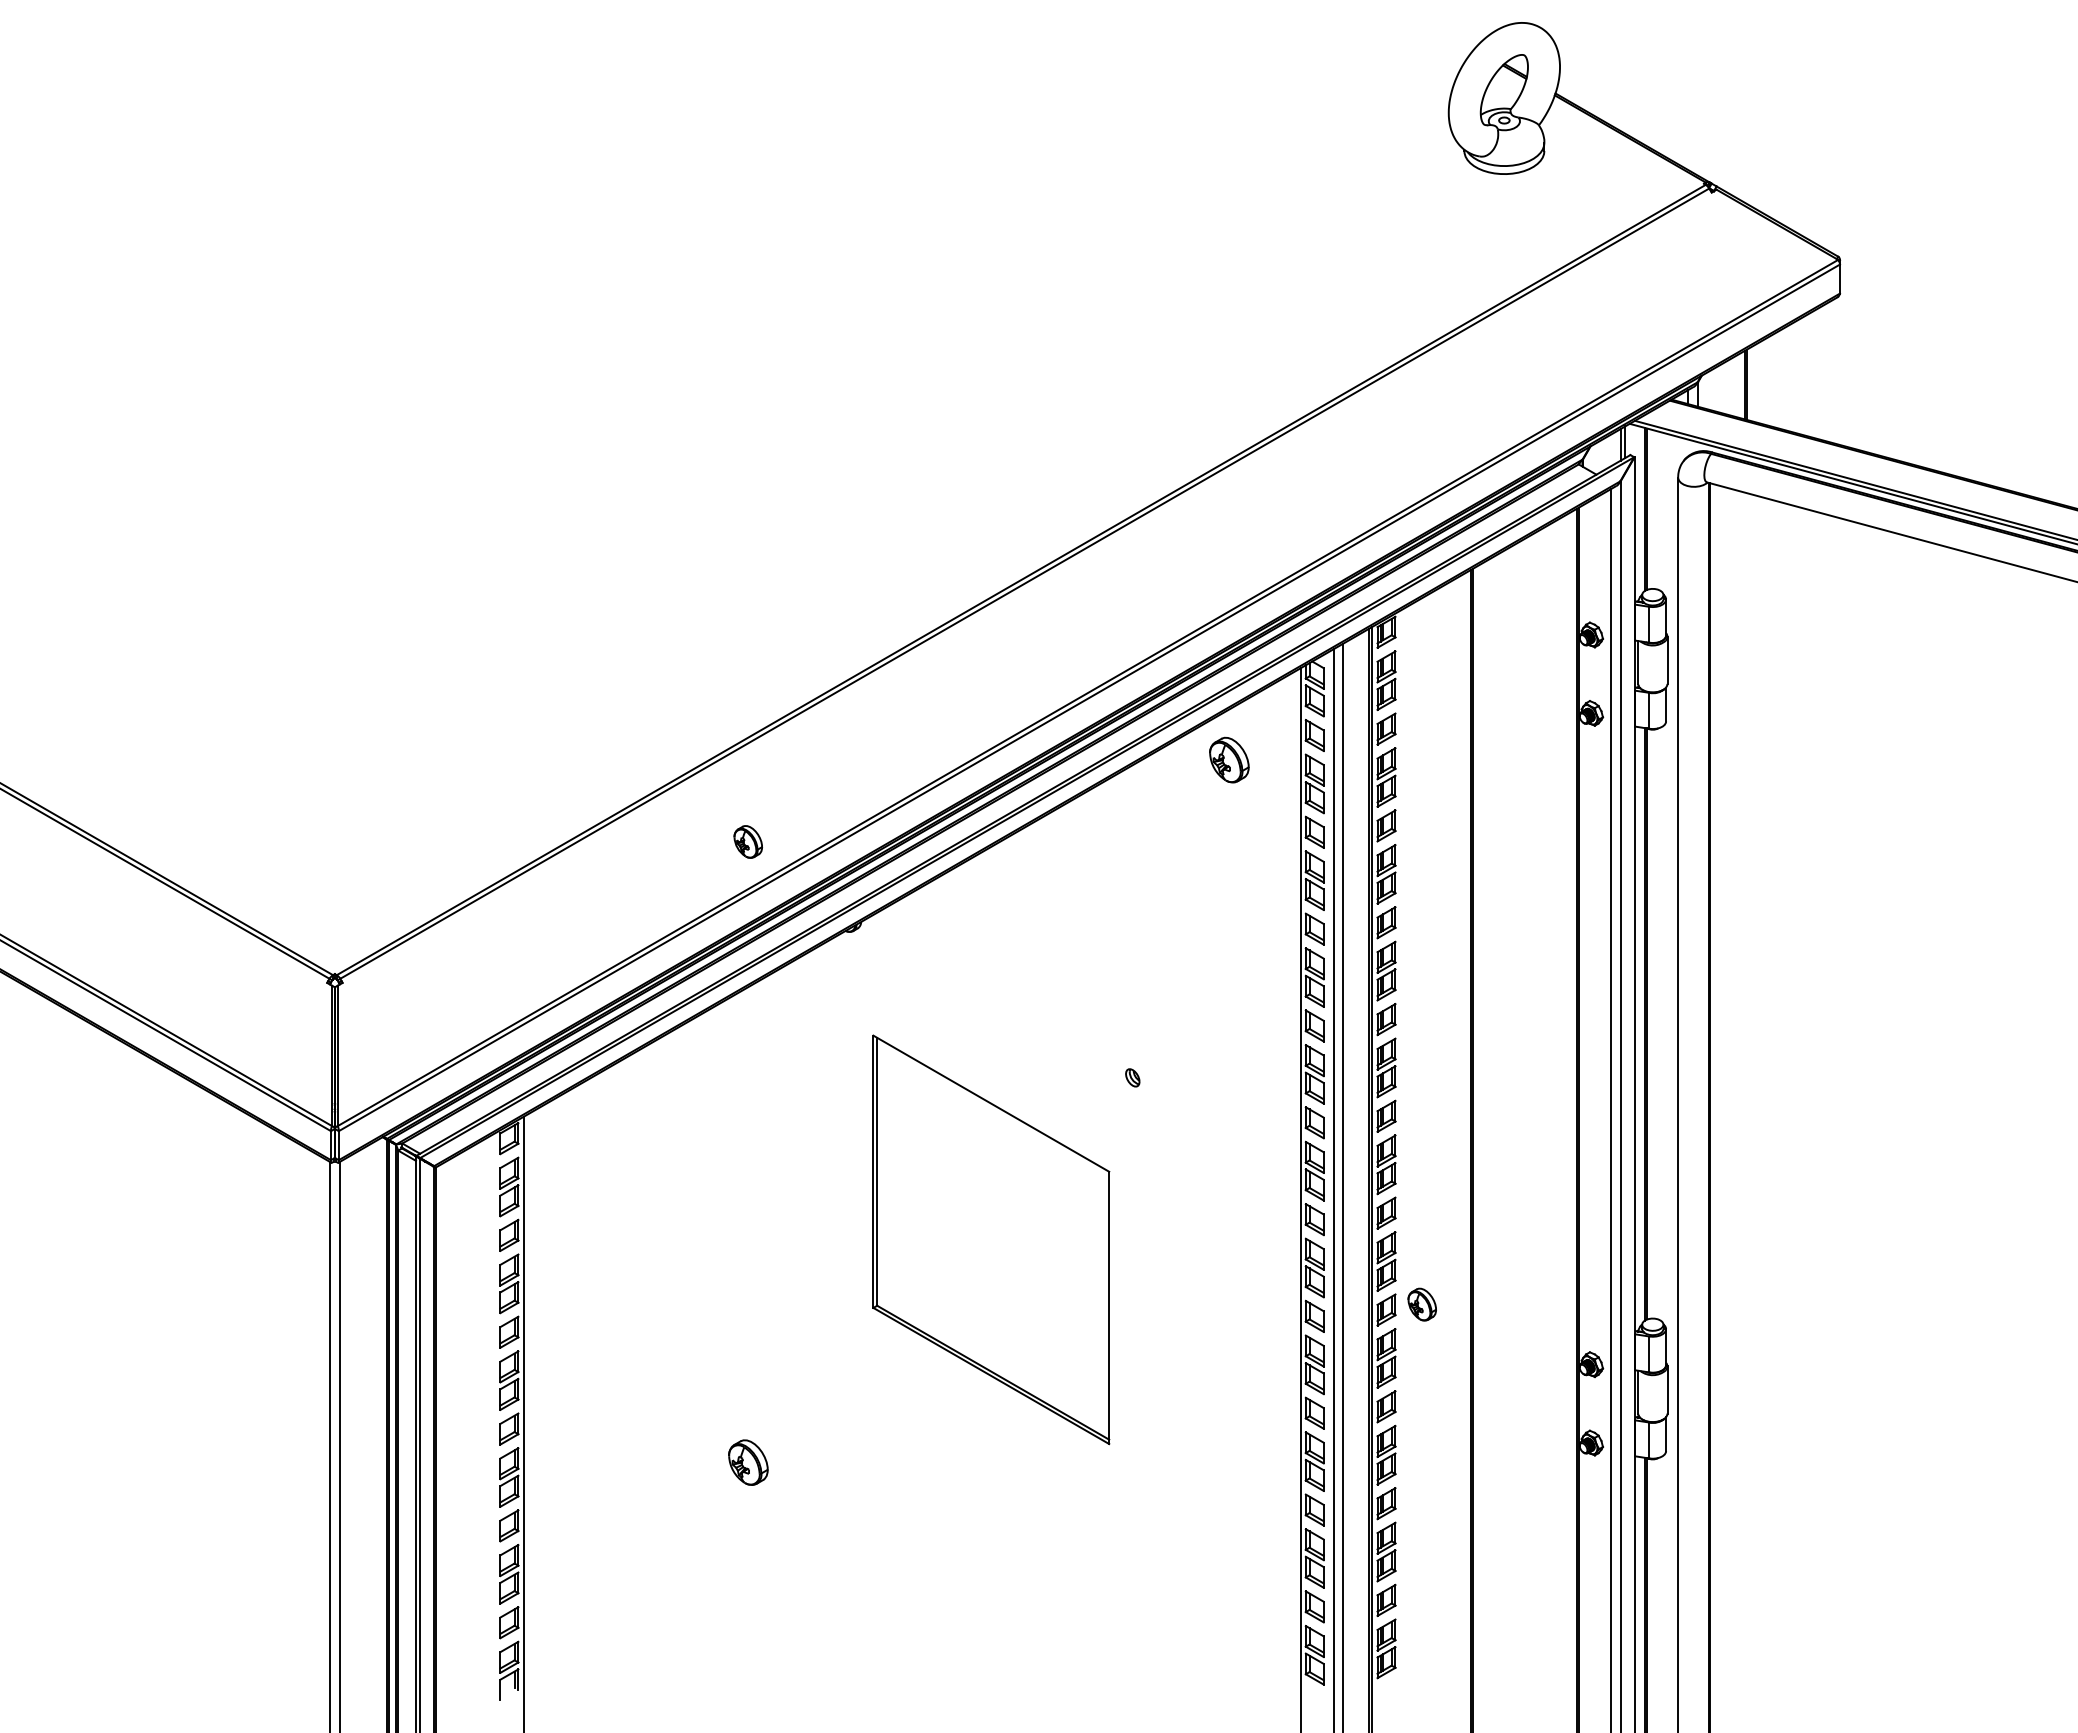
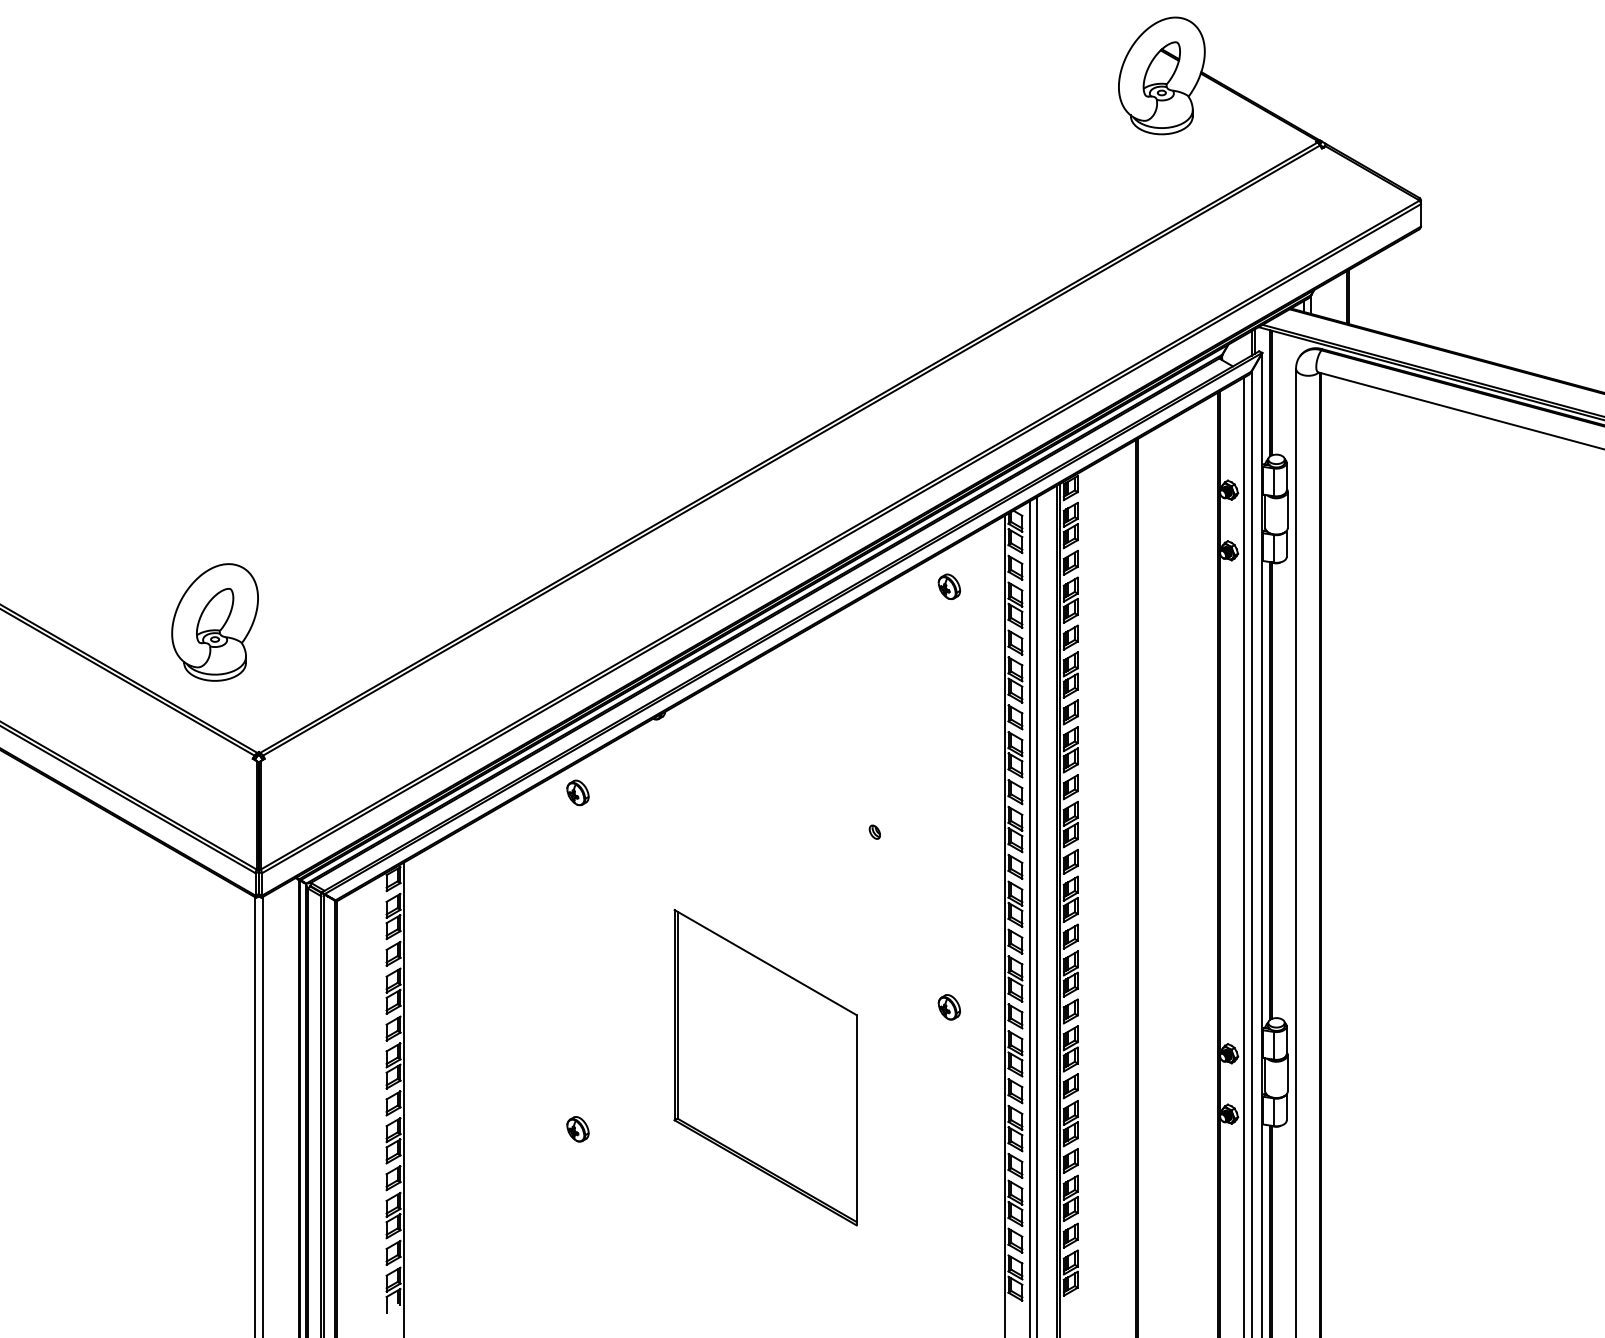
part: (1228, 759) -> (948, 586), size x0.71
part: (277, 805) -> (214, 621), added
part: (747, 841) -> (577, 792), moved
part: (991, 1239) -> (765, 1067), moved
part: (1421, 1304) -> (948, 1007), moved
part: (747, 1462) -> (577, 1129), size x0.71

